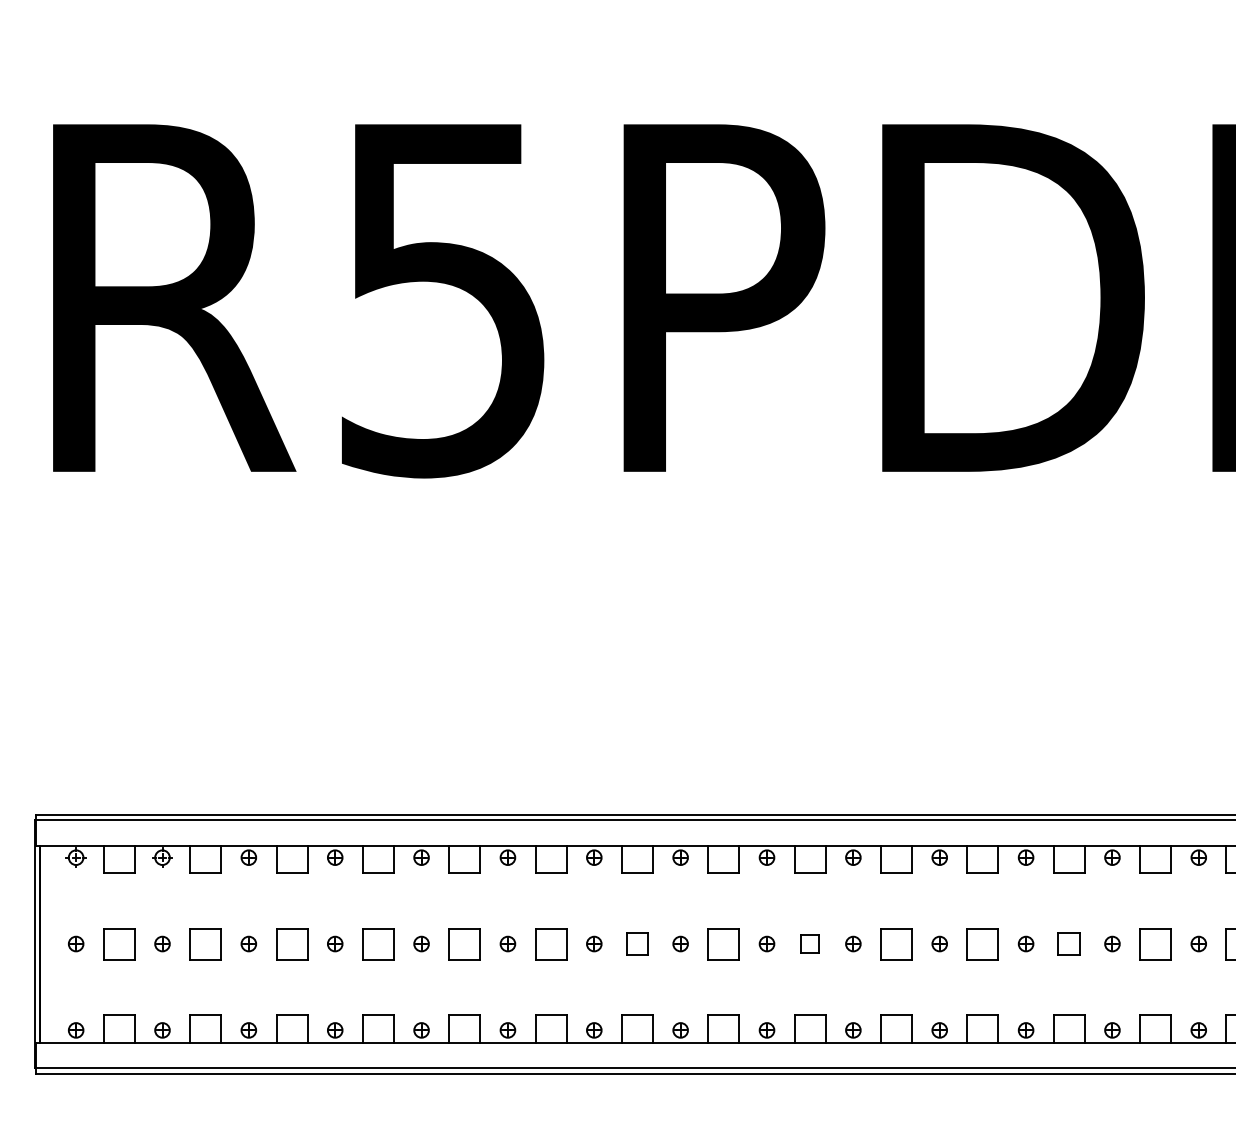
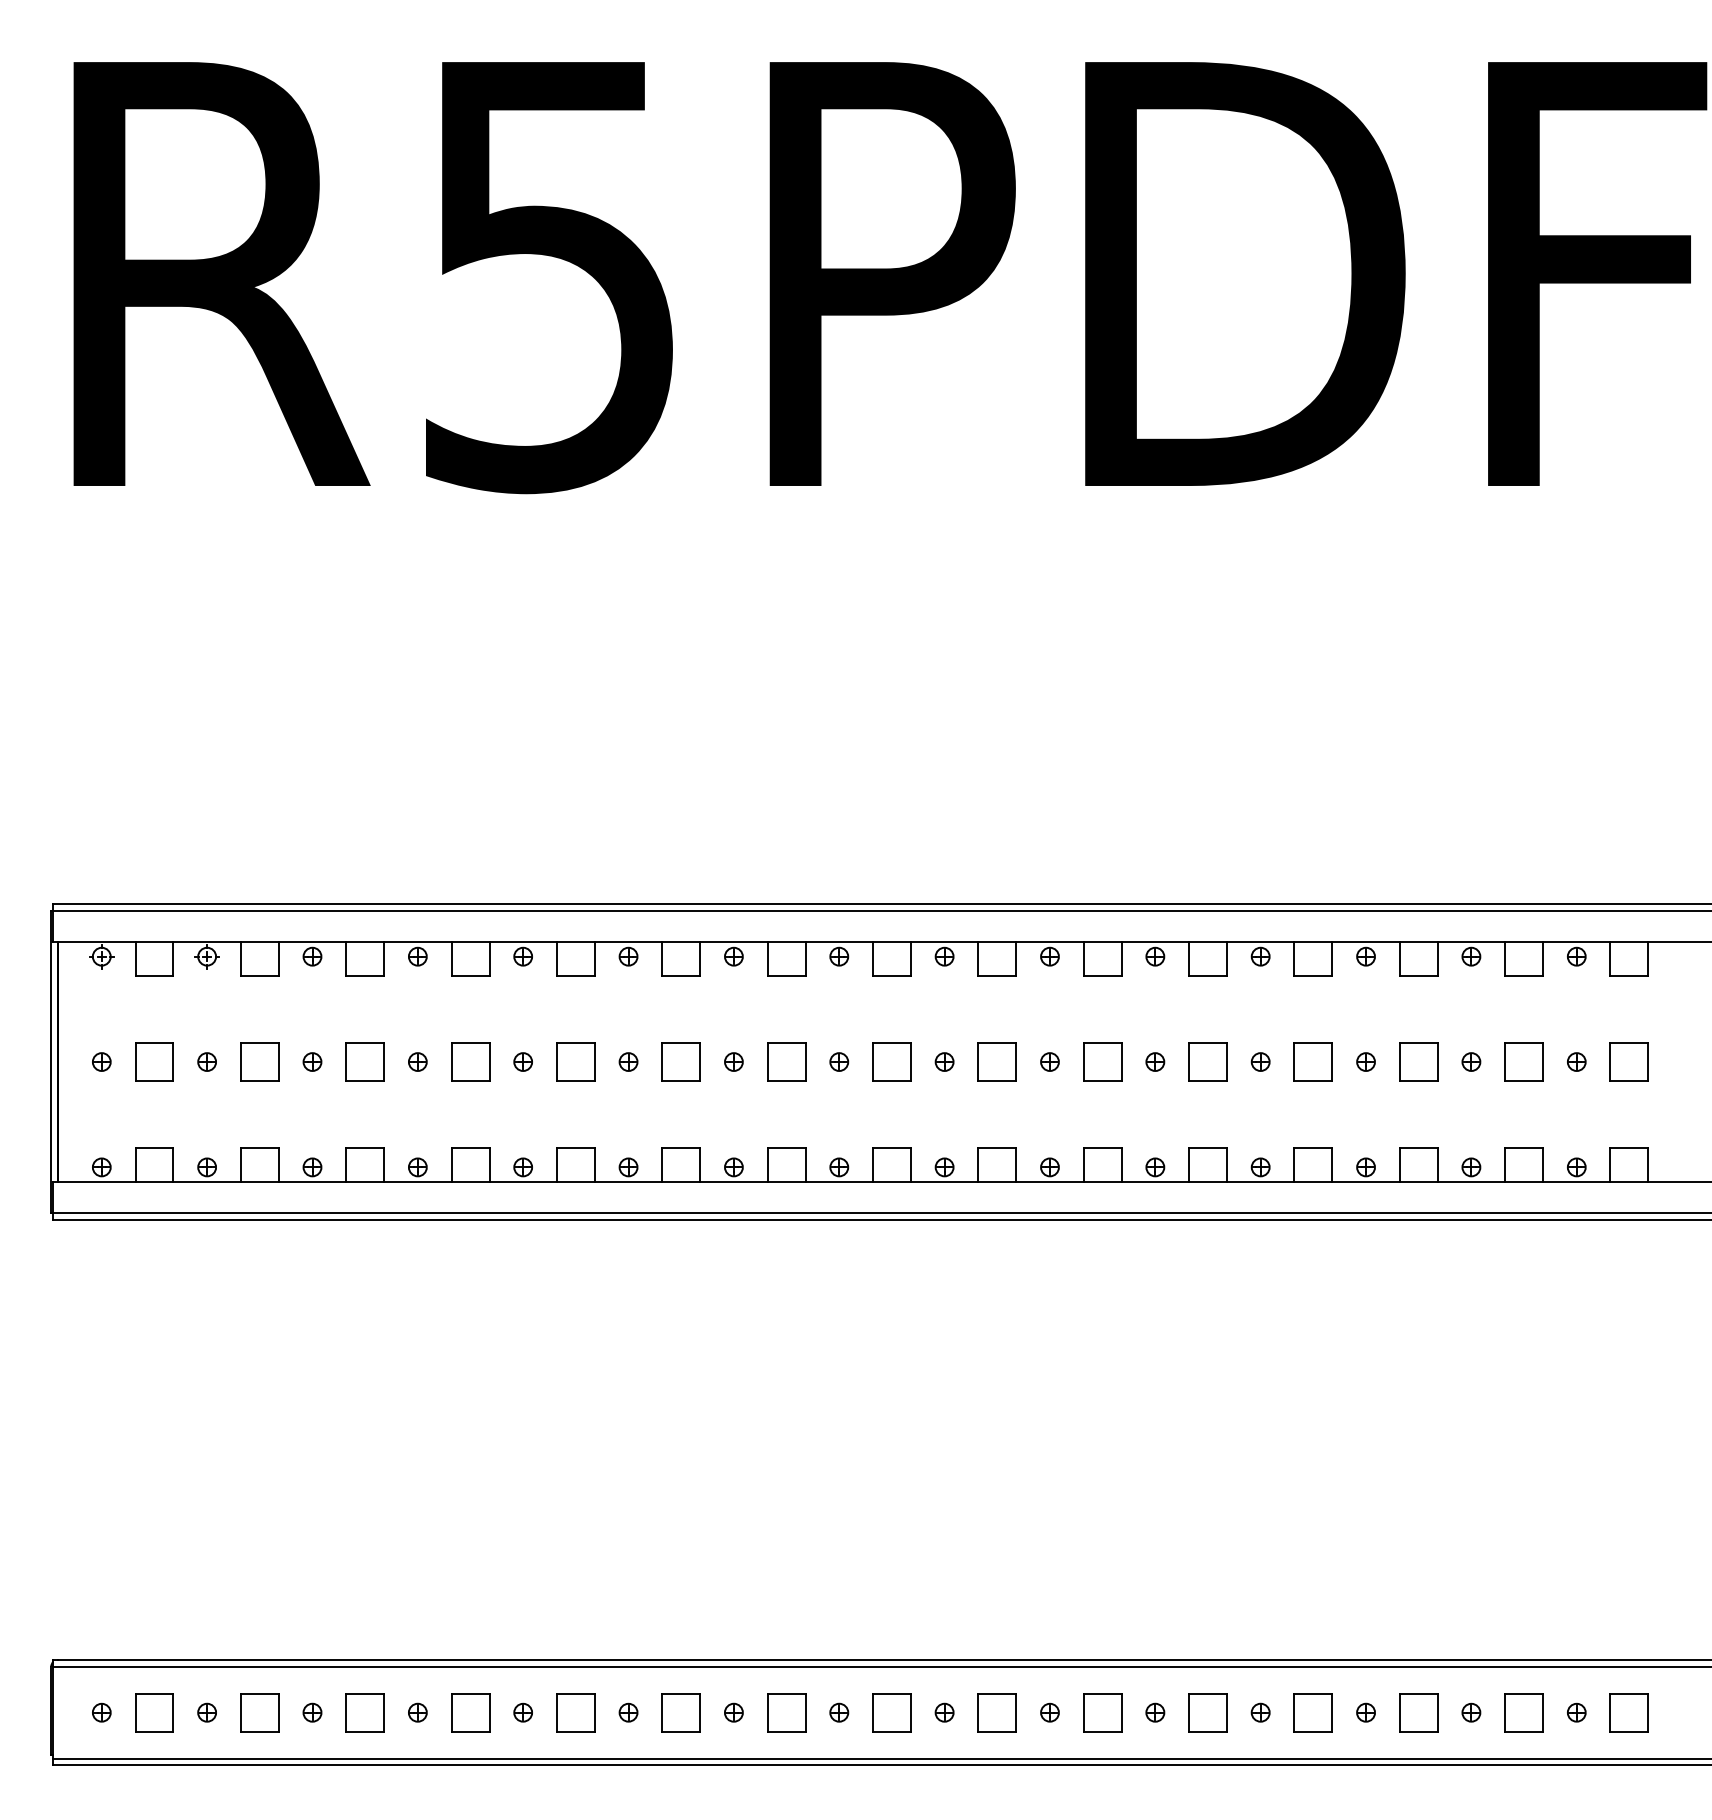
part: (637, 943) -> (786, 1061), size x1.43
part: (809, 943) -> (996, 1061), size x1.67
part: (1068, 943) -> (1312, 1061), size x1.43

